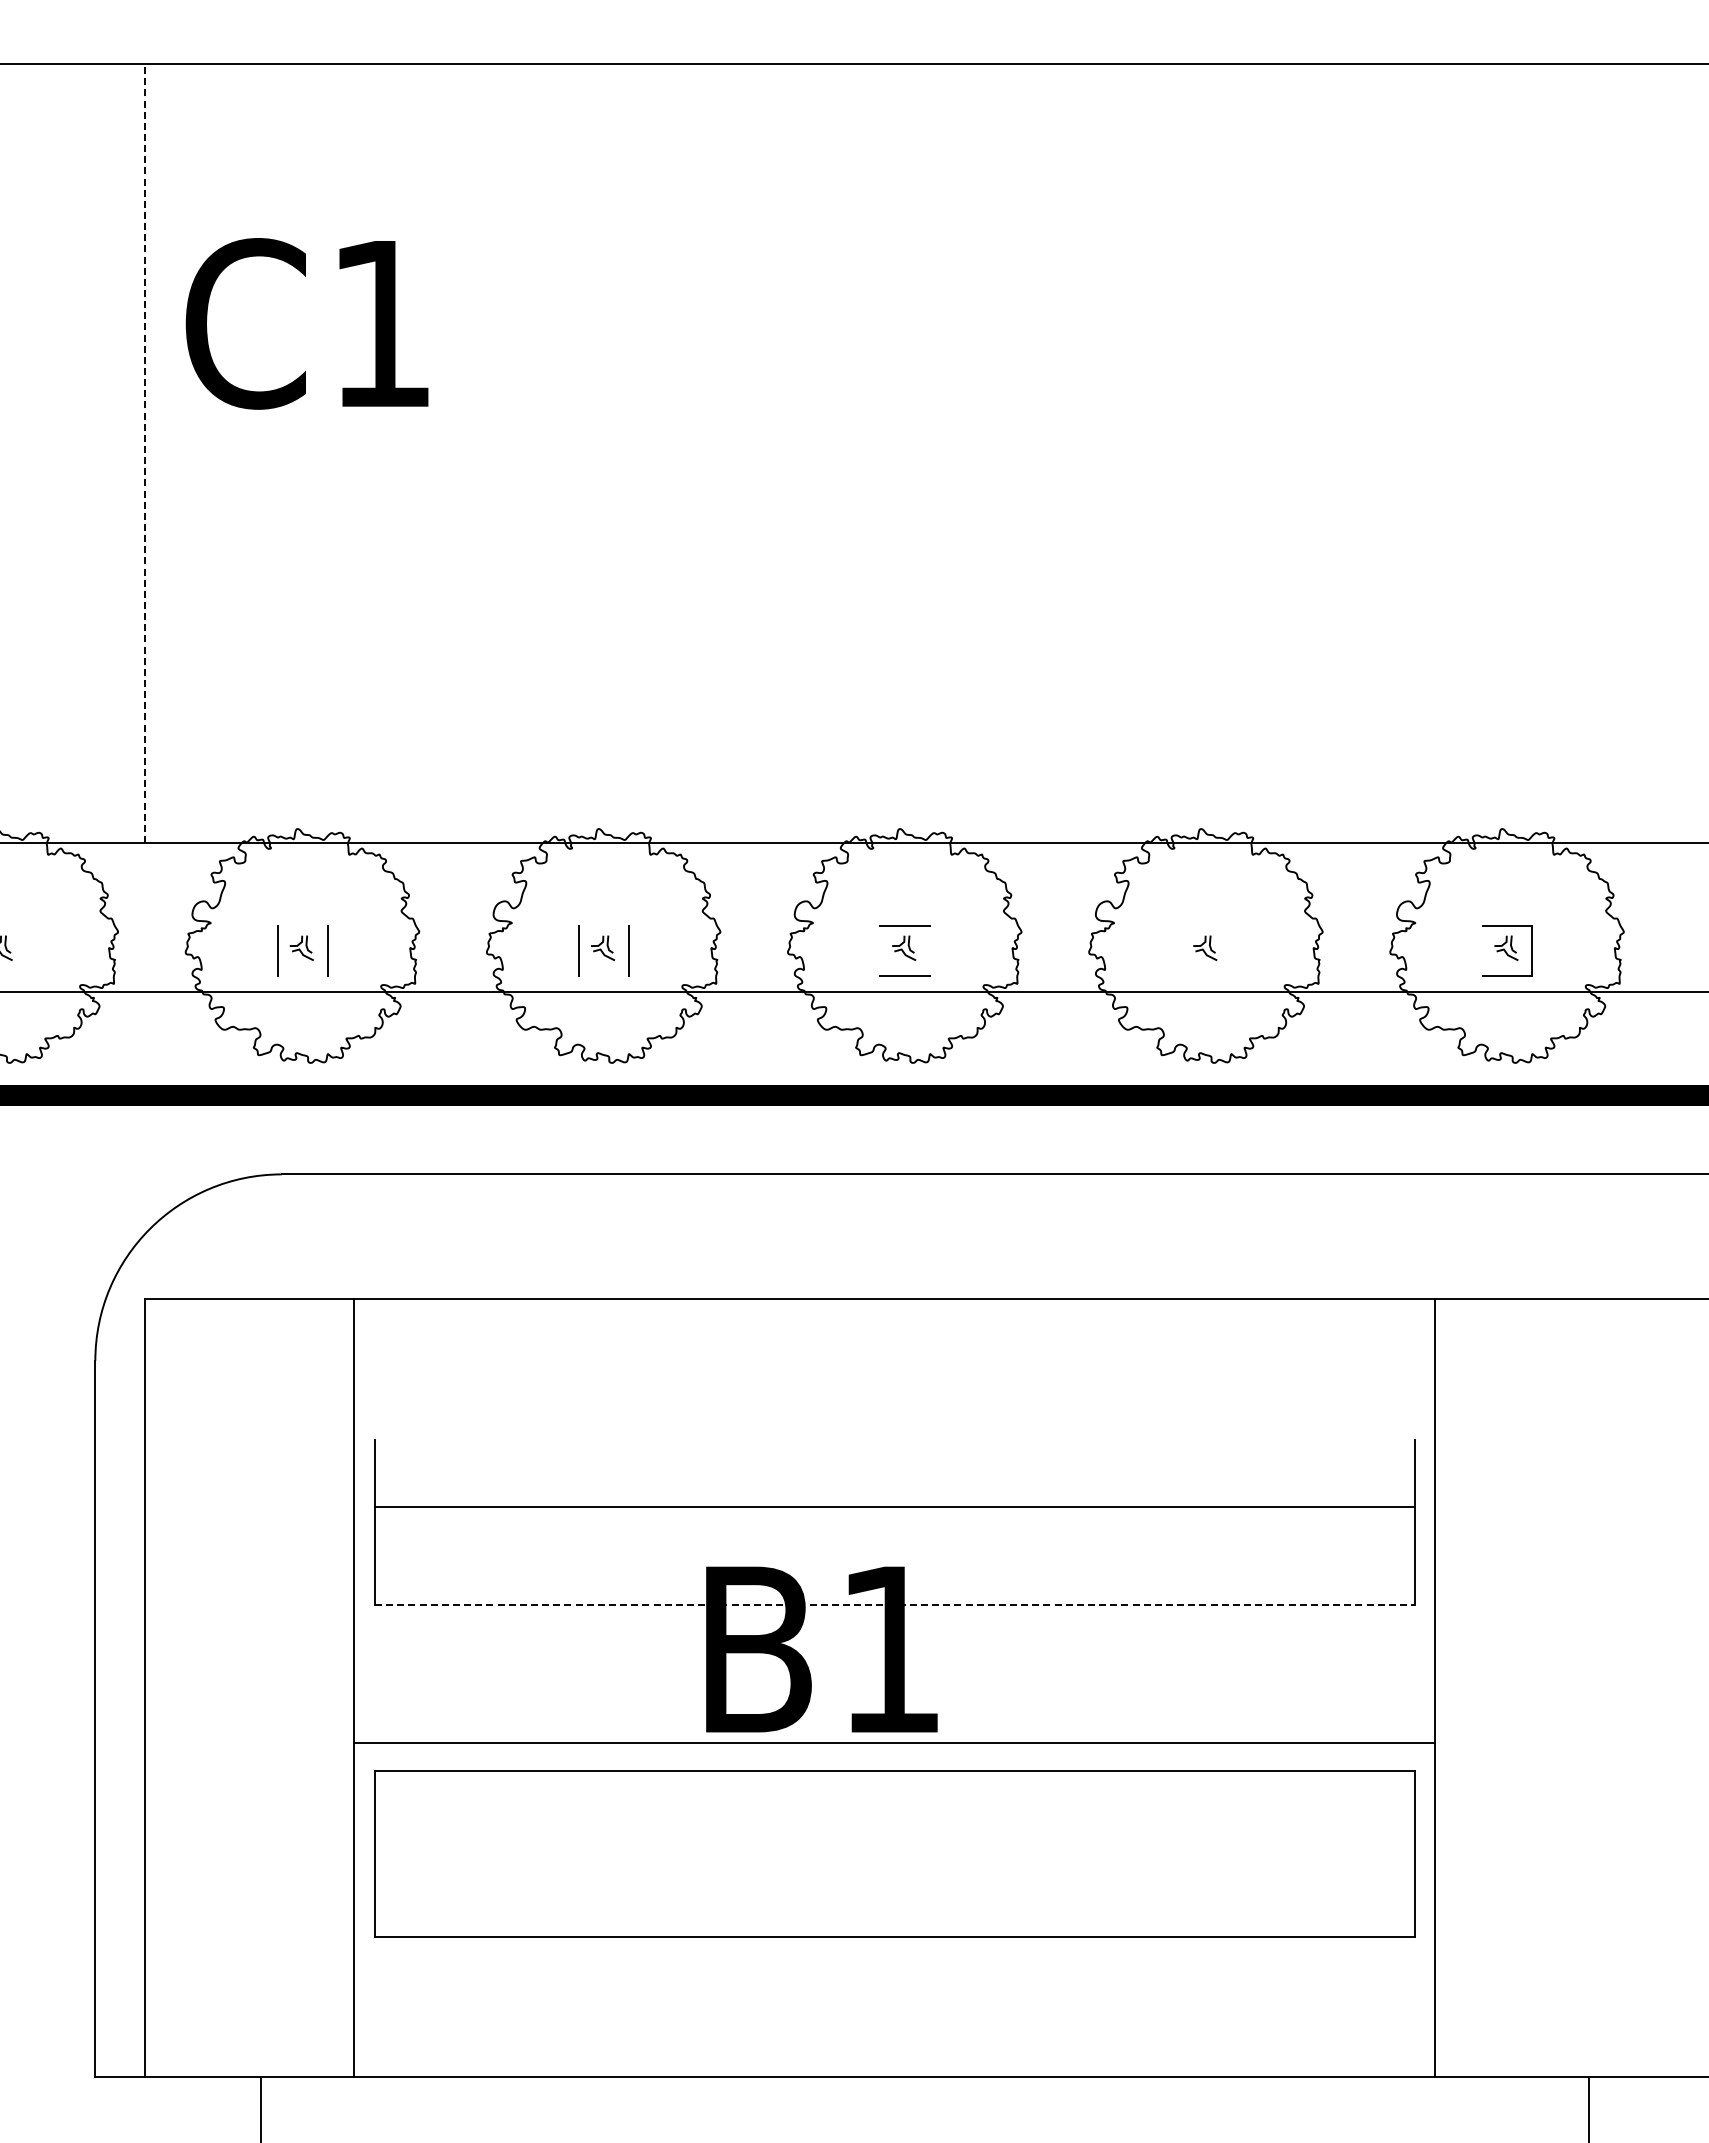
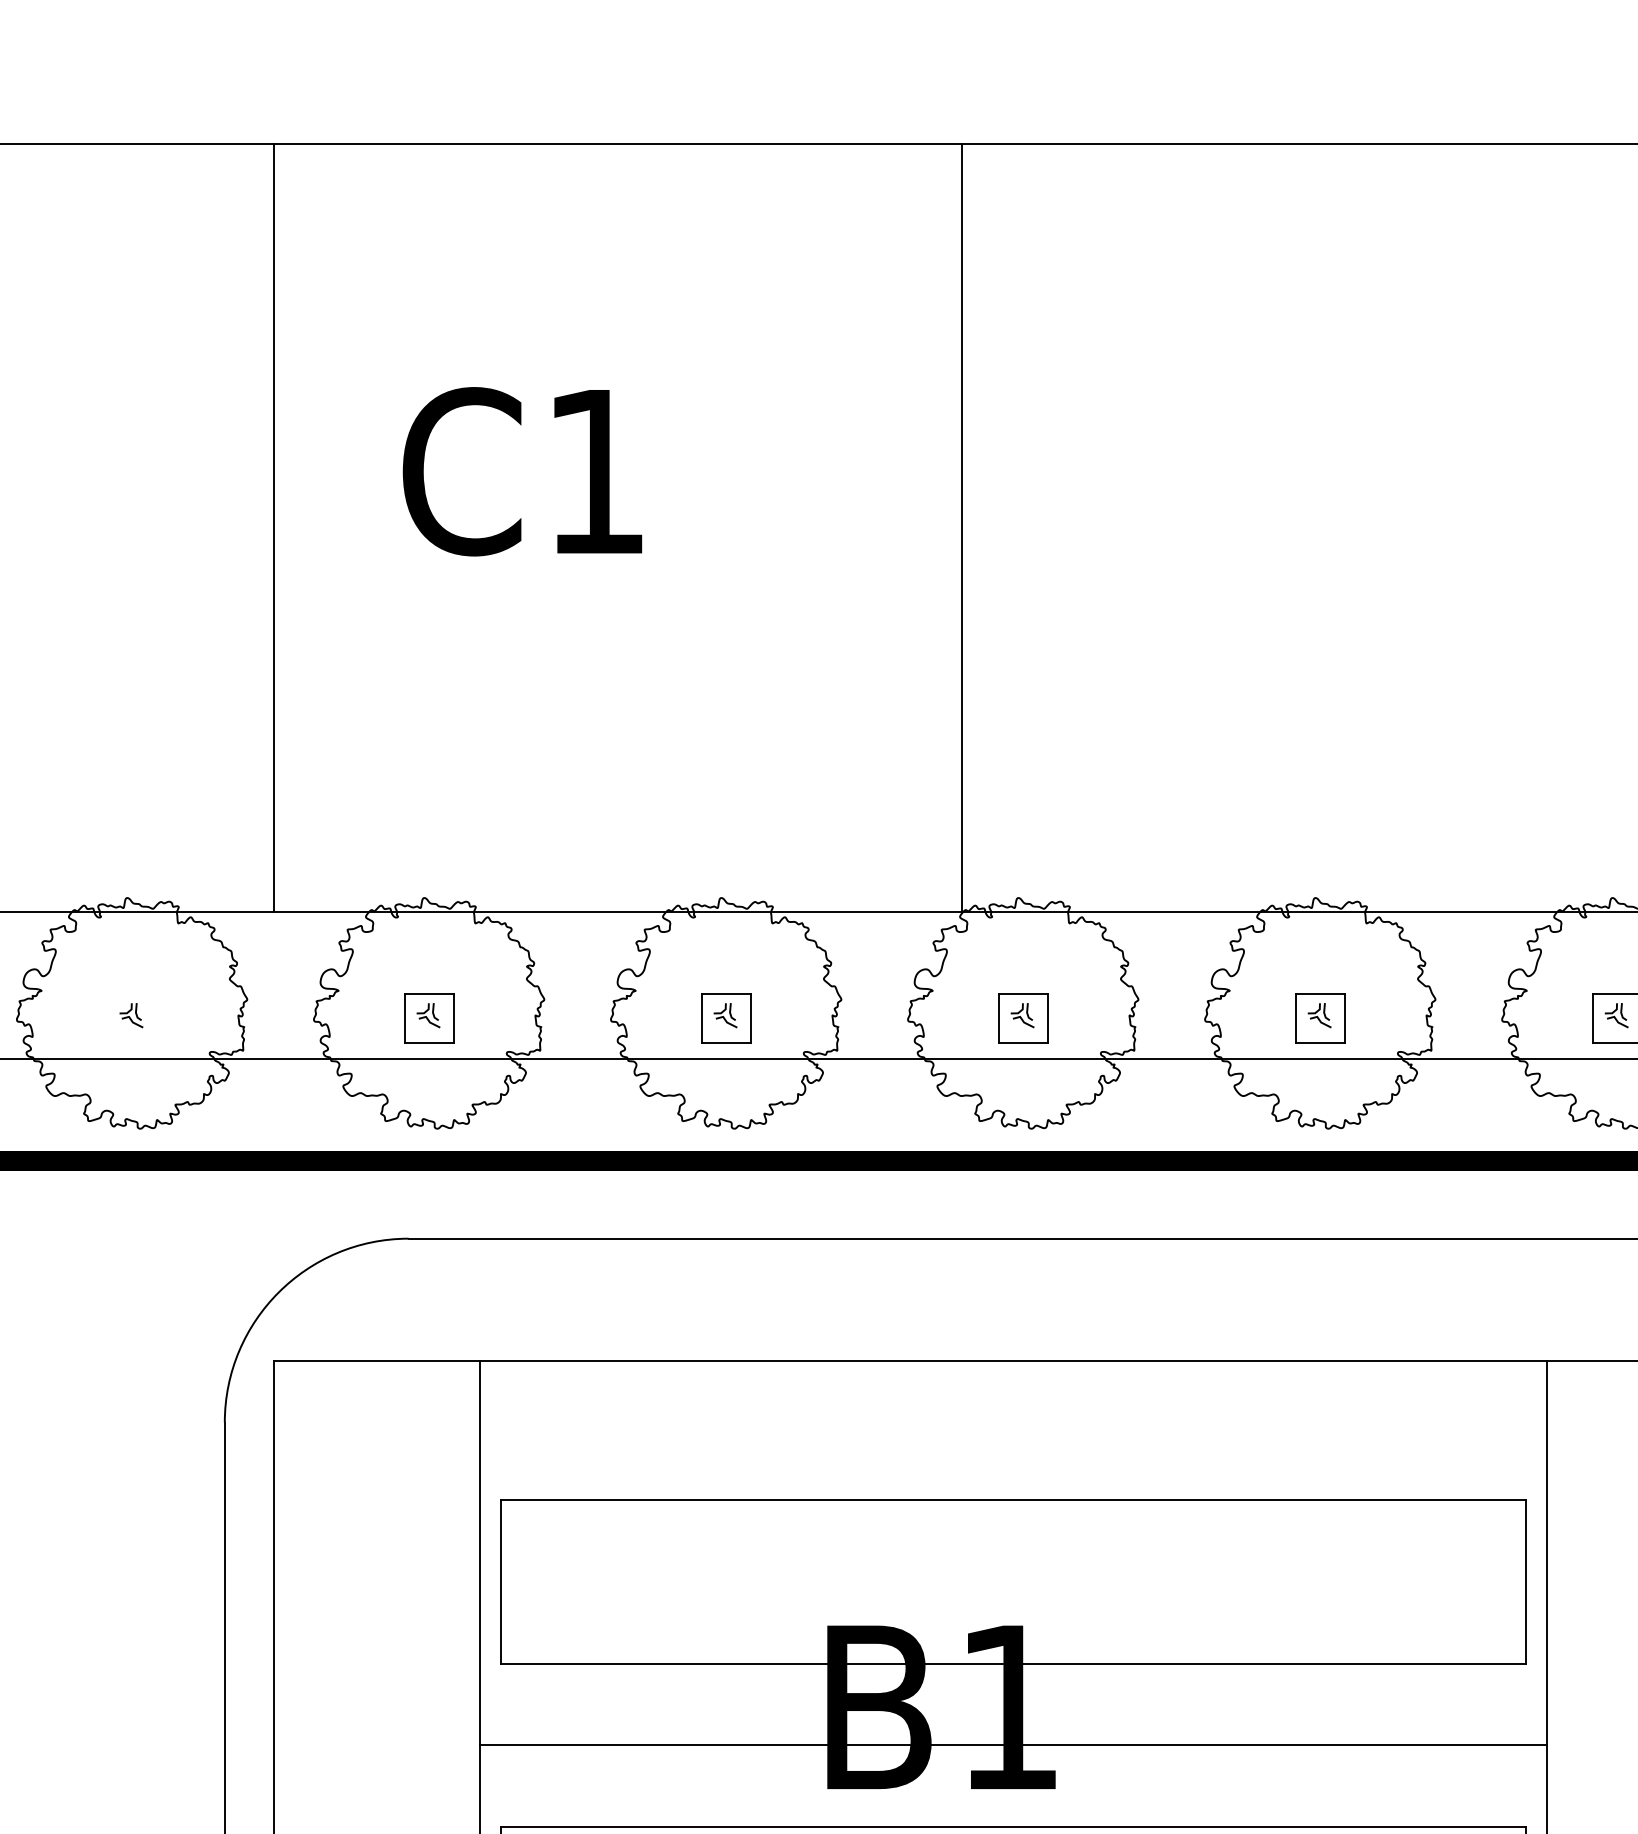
text: (306, 323) -> (521, 471), moved
line: (145, 453) -> (274, 527), dashed -> solid
line: (843, 453) -> (962, 527), added
line: (302, 925) -> (429, 993), added
line: (603, 925) -> (726, 993), added
line: (880, 950) -> (999, 1017), added
line: (929, 950) -> (1047, 1017), added
part: (1205, 950) -> (1319, 1017), added
line: (1482, 950) -> (1593, 1017), added
line: (302, 975) -> (429, 1042), added
line: (603, 975) -> (726, 1042), added
line: (894, 1506) -> (1013, 1500), moved
line: (894, 1605) -> (1013, 1663), dashed -> solid
line: (894, 1743) -> (1013, 1745), moved

